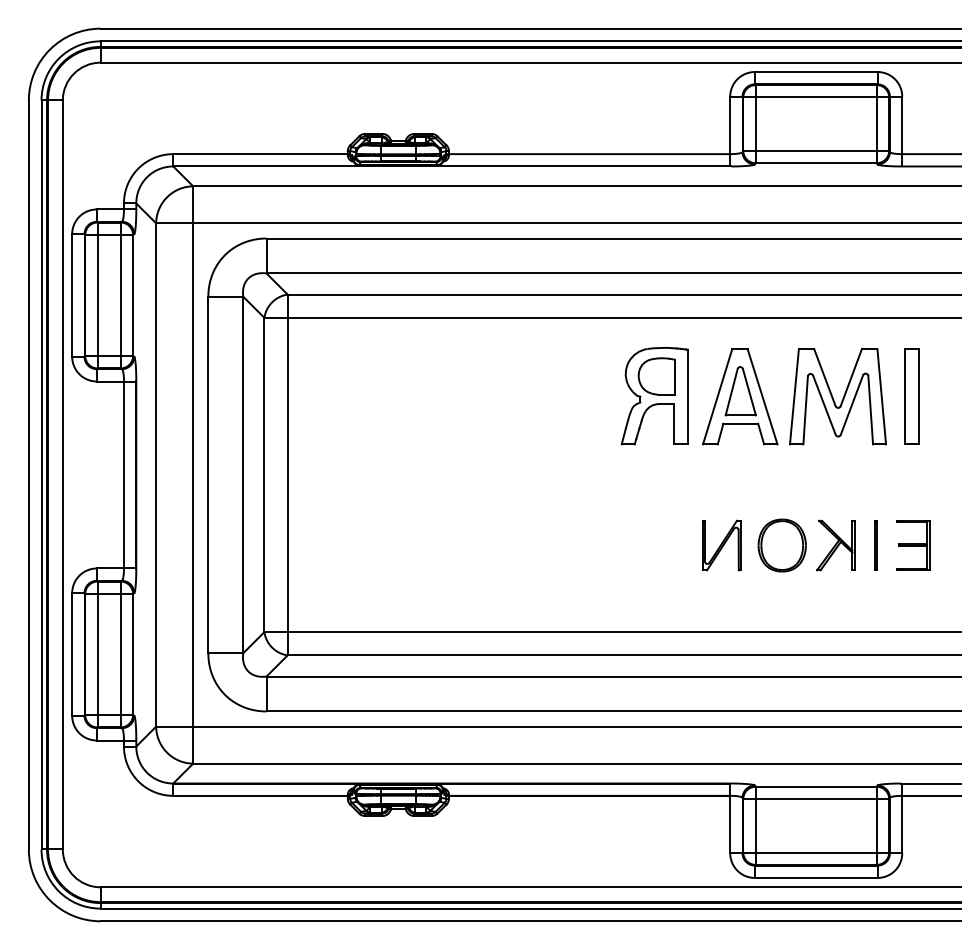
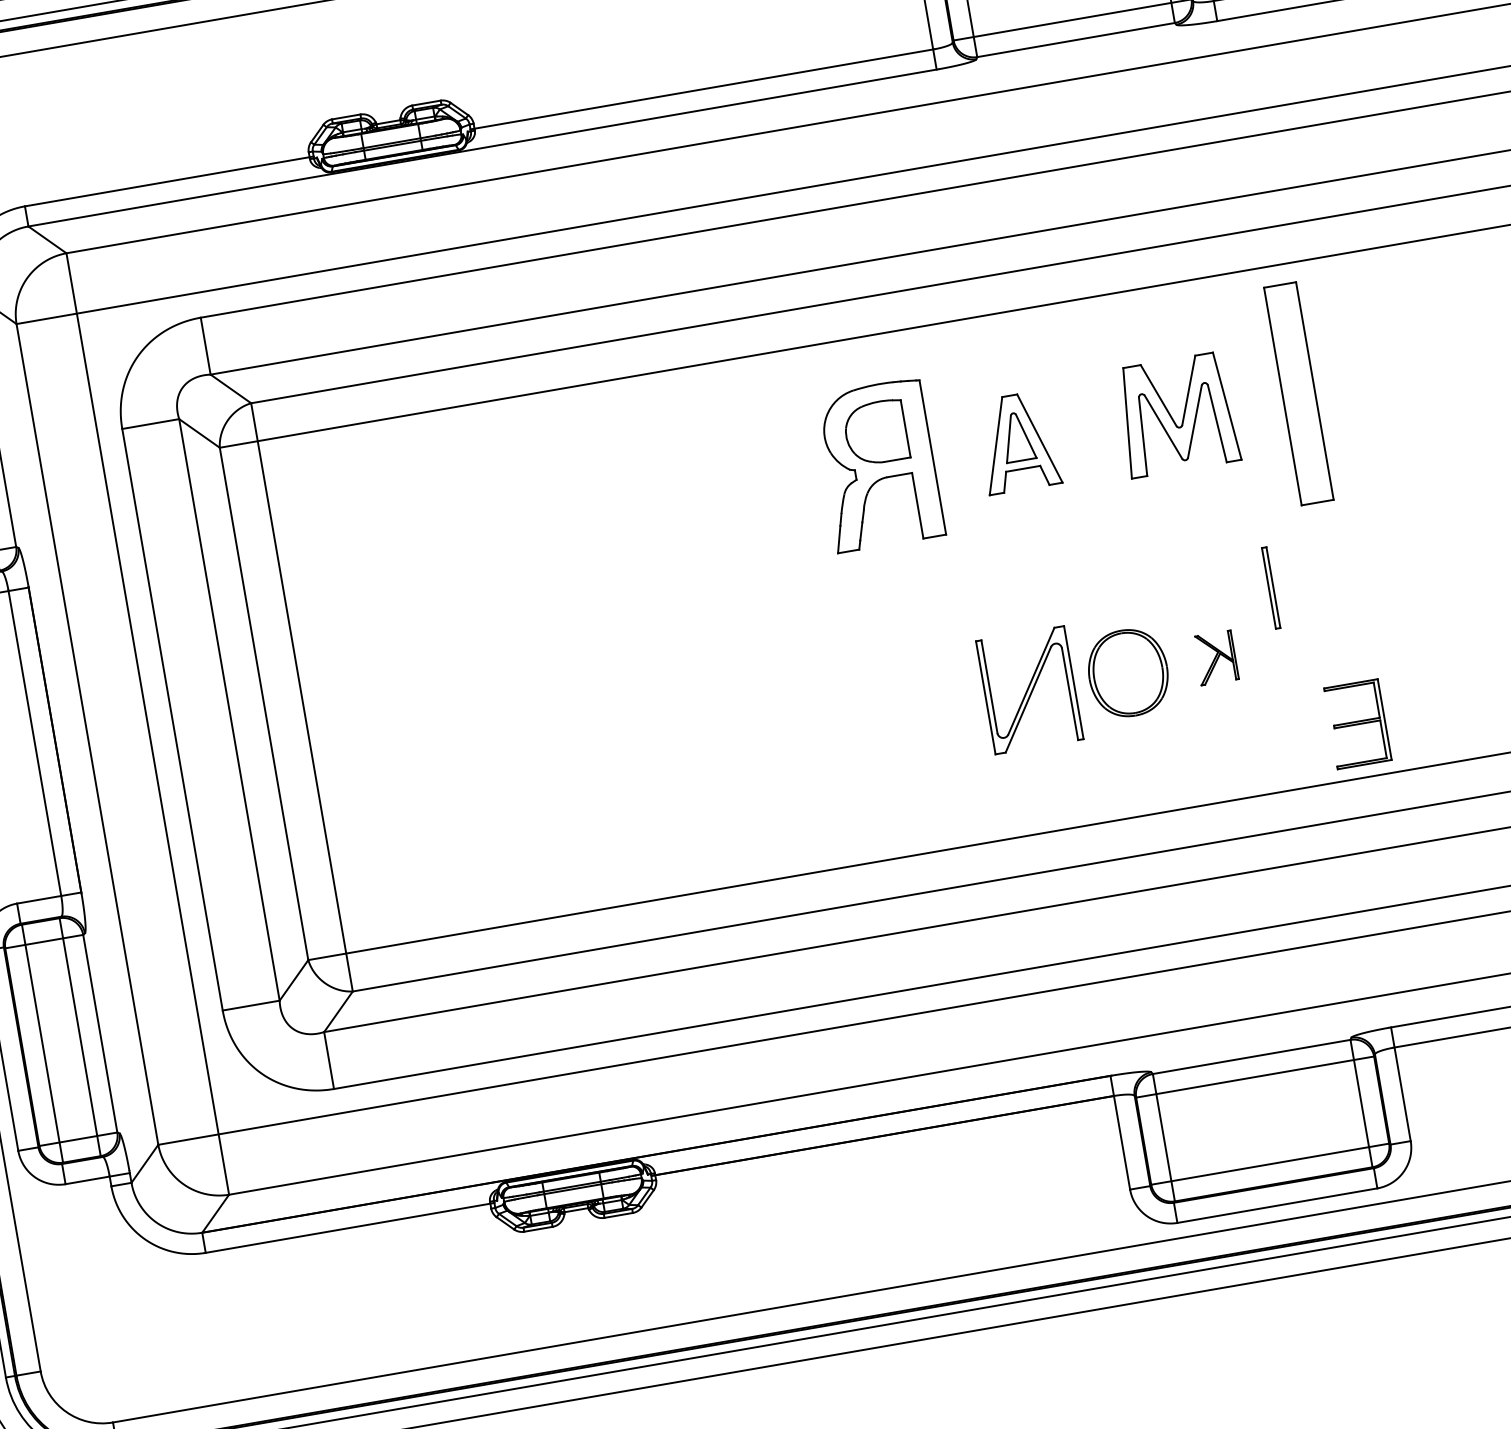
part: (740, 396) -> (1018, 441), size x0.6
part: (837, 396) -> (1176, 414), size x0.7
part: (911, 396) -> (1297, 393), size x1.4
part: (721, 545) -> (1029, 690), size x1.4
part: (835, 545) -> (1215, 658), size x0.6
line: (875, 545) -> (1270, 588), moved
part: (913, 545) -> (1357, 724), moved

